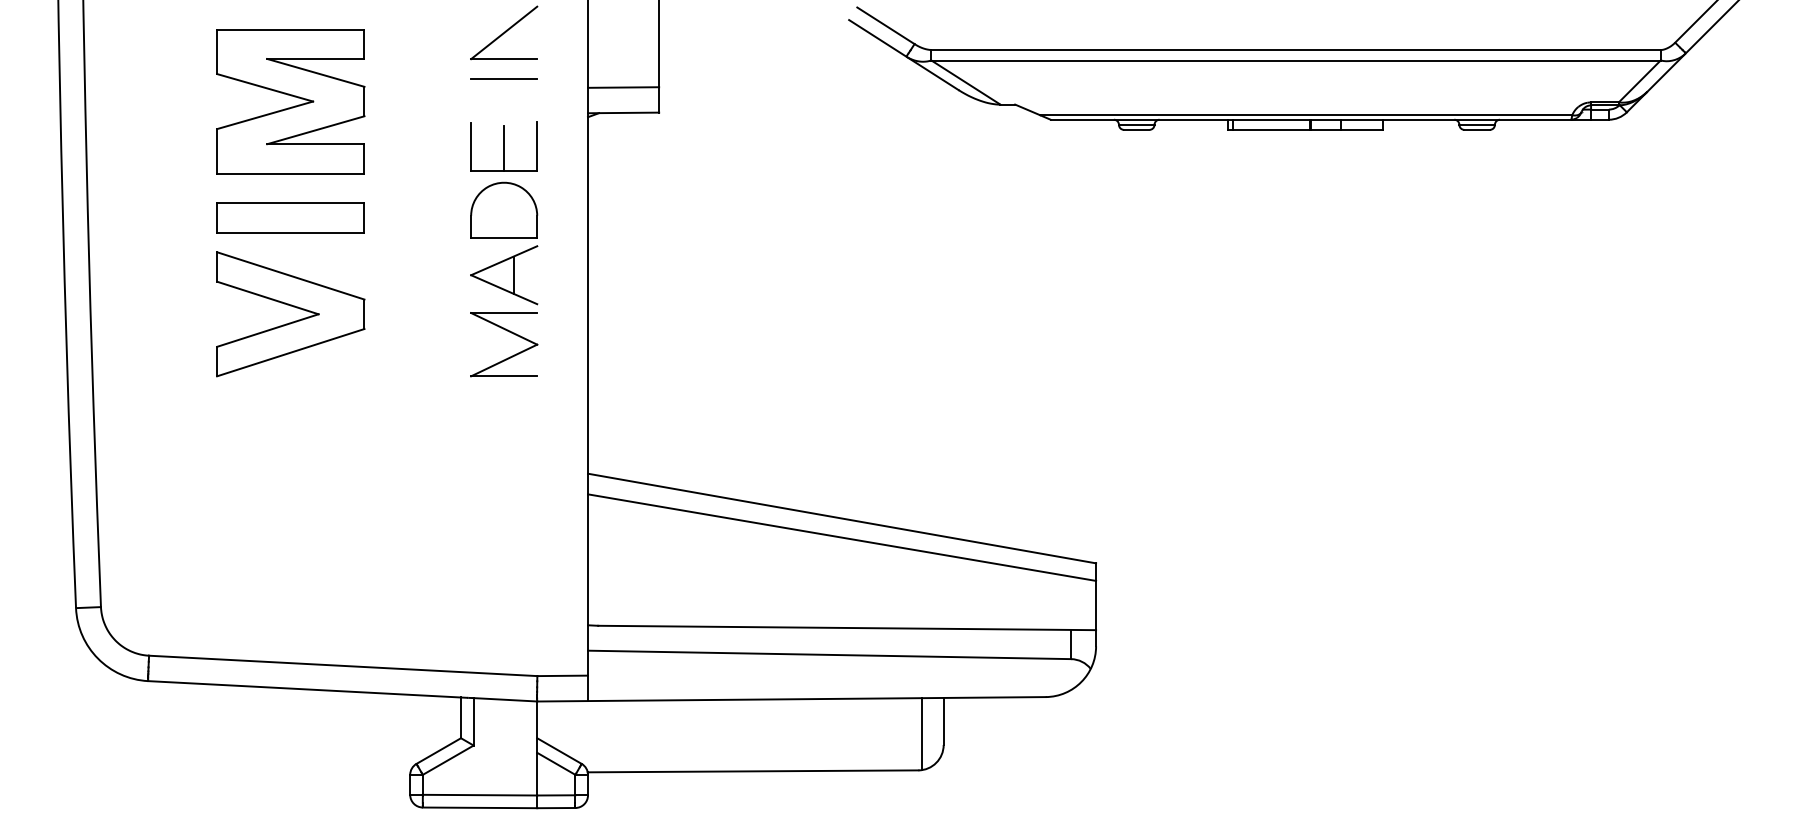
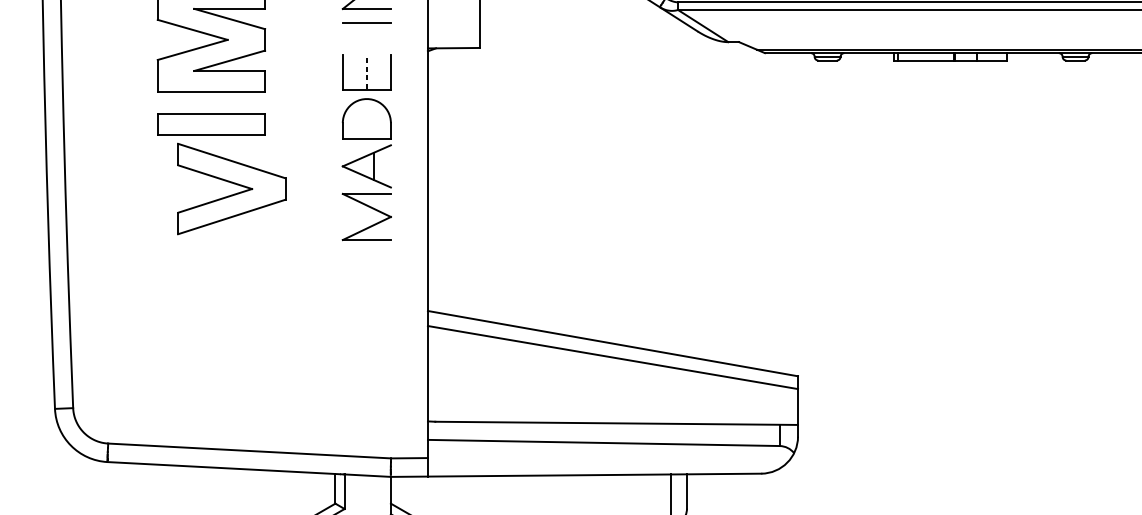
line: (623, 87) -> (453, 29), removed
line: (504, 148) -> (367, 74), solid -> dashed
part: (292, 321) -> (233, 194), moved

